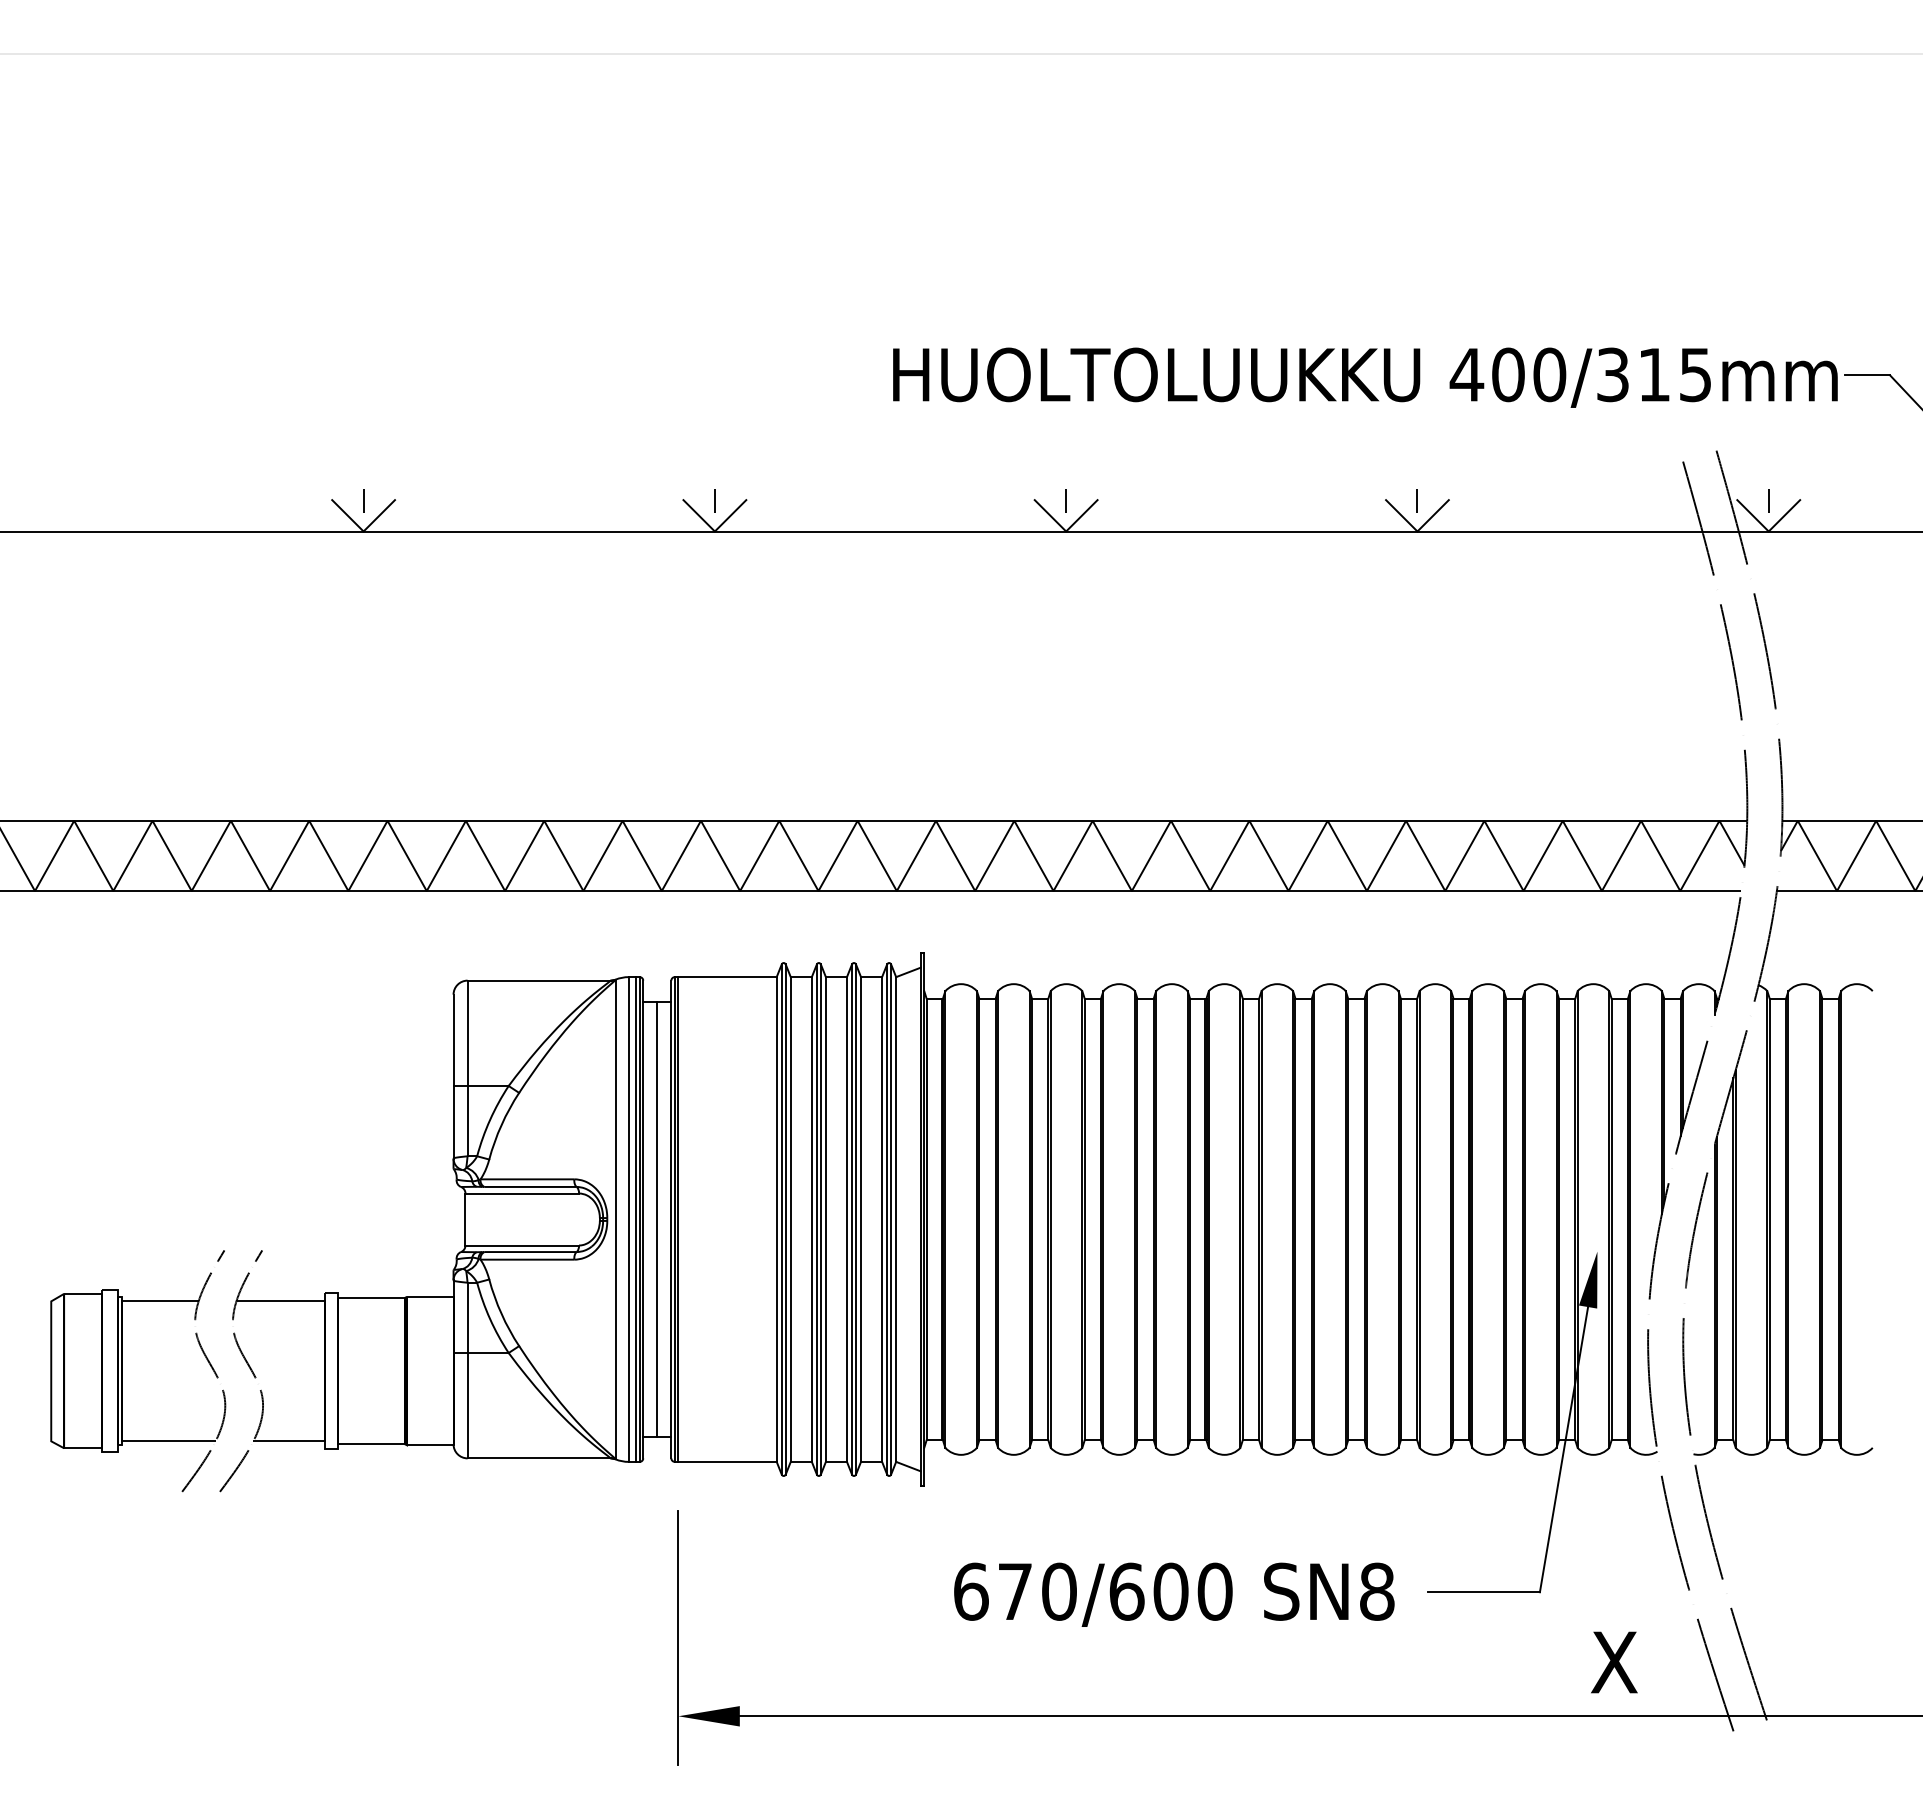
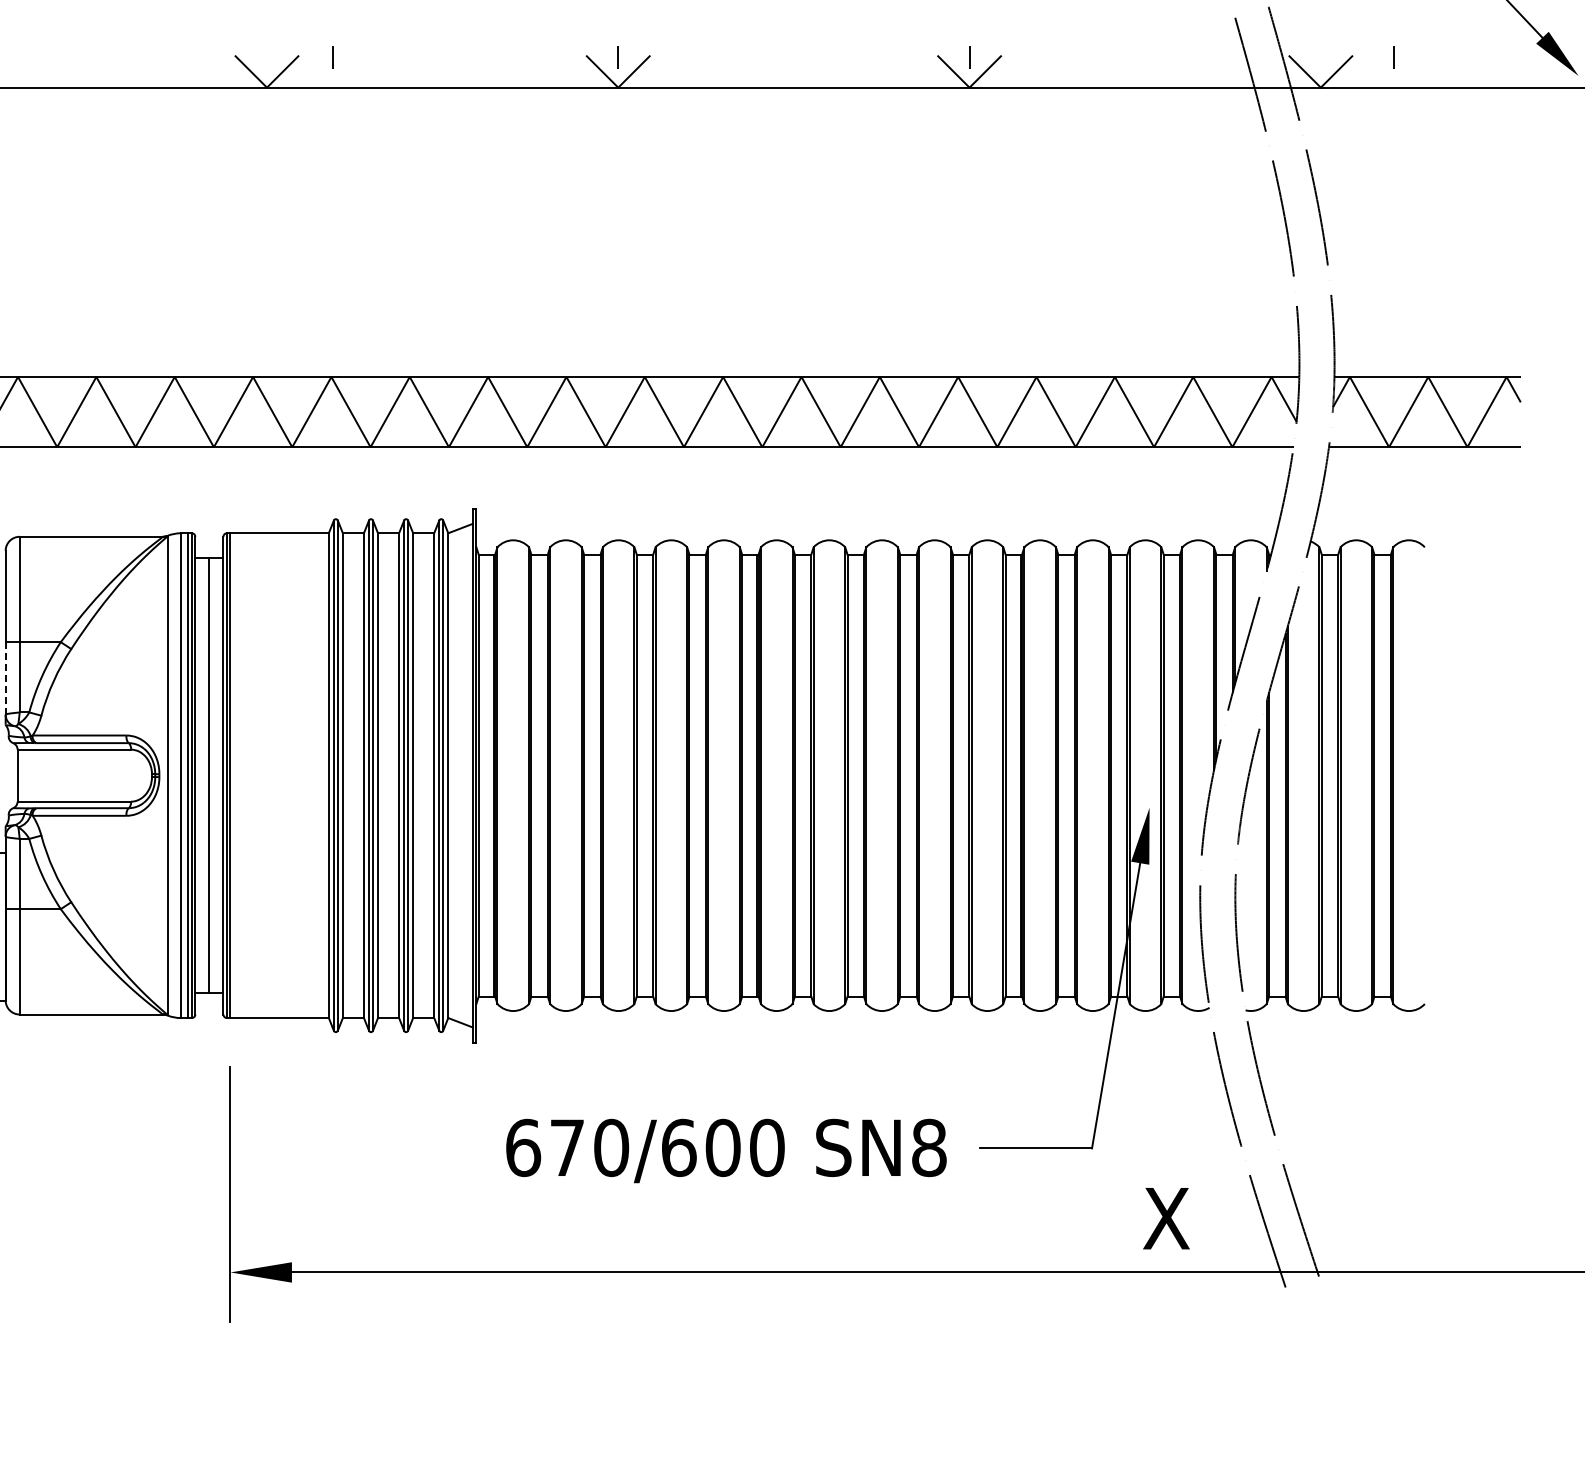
line: (714, 500) -> (332, 56), moved
line: (1768, 500) -> (1393, 56), moved
line: (453, 1122) -> (5, 678), solid -> dashed

